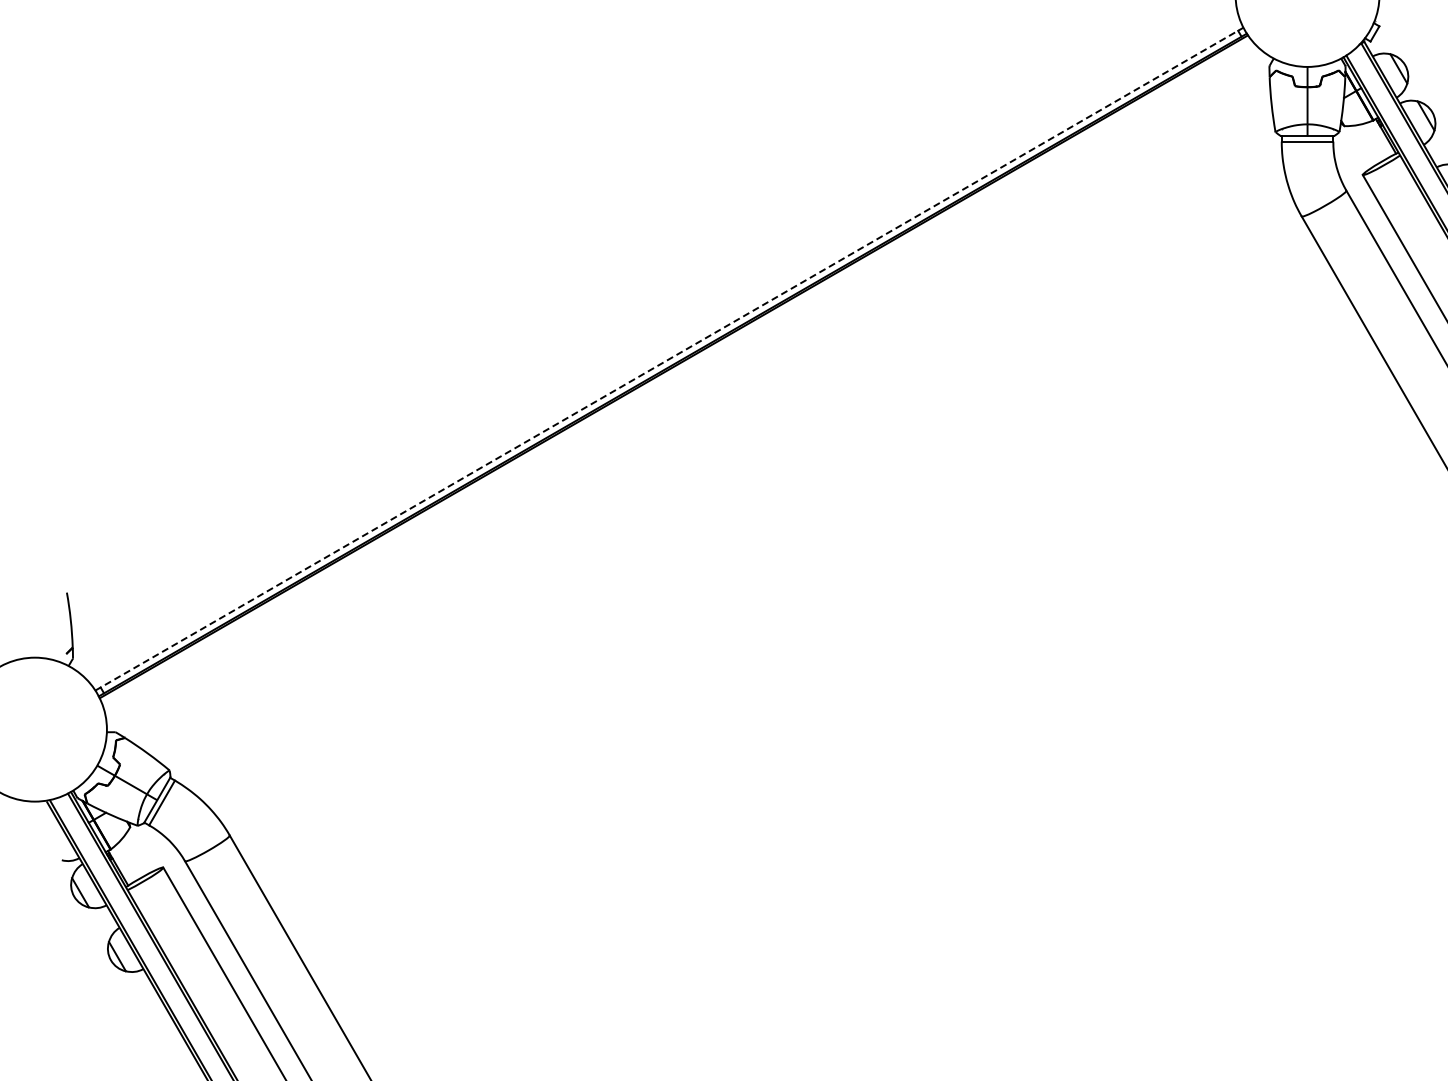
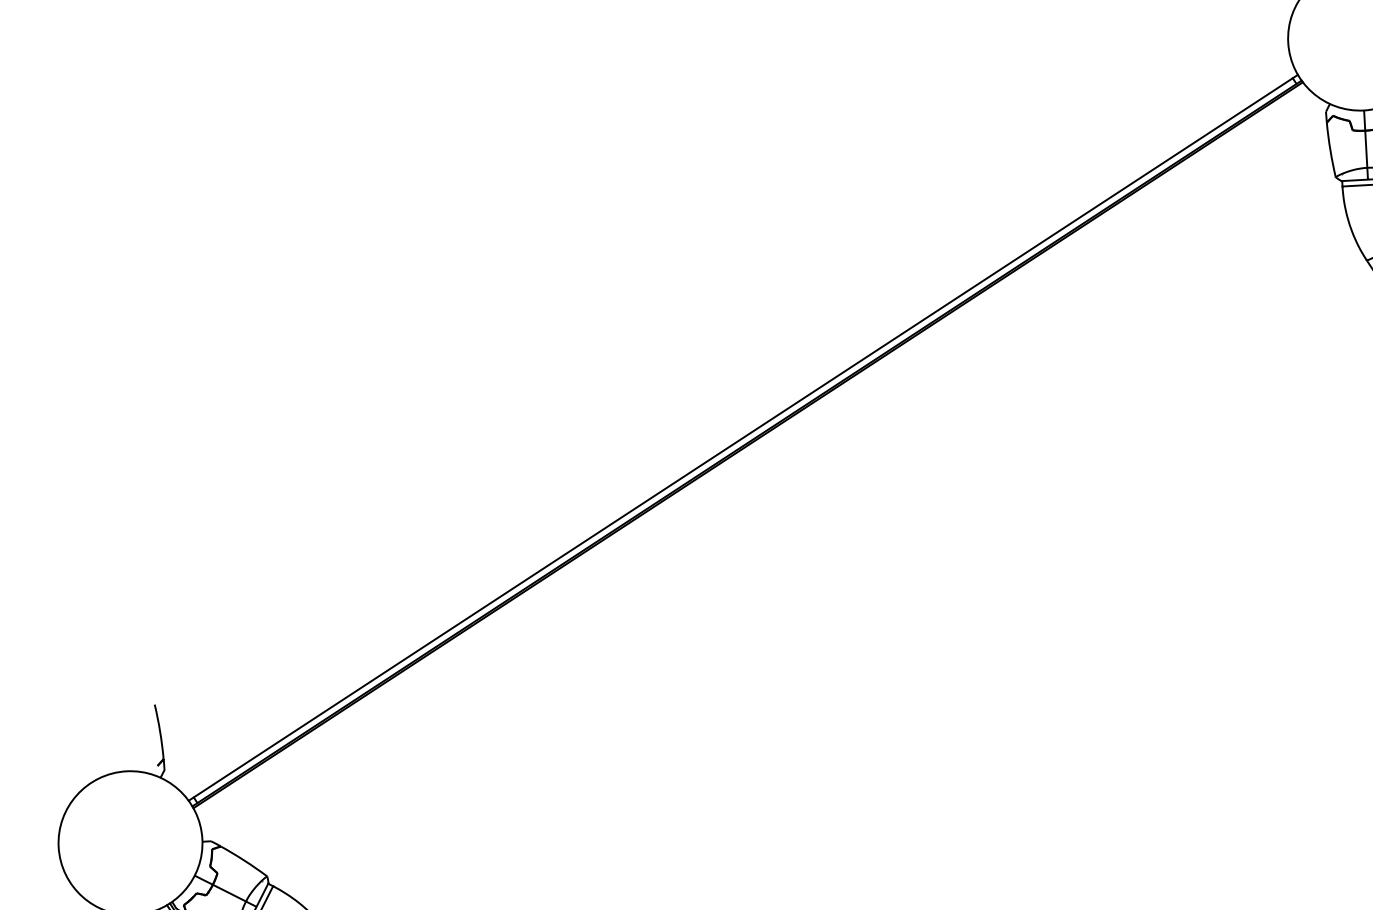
line: (669, 359) -> (743, 438), dashed -> solid

